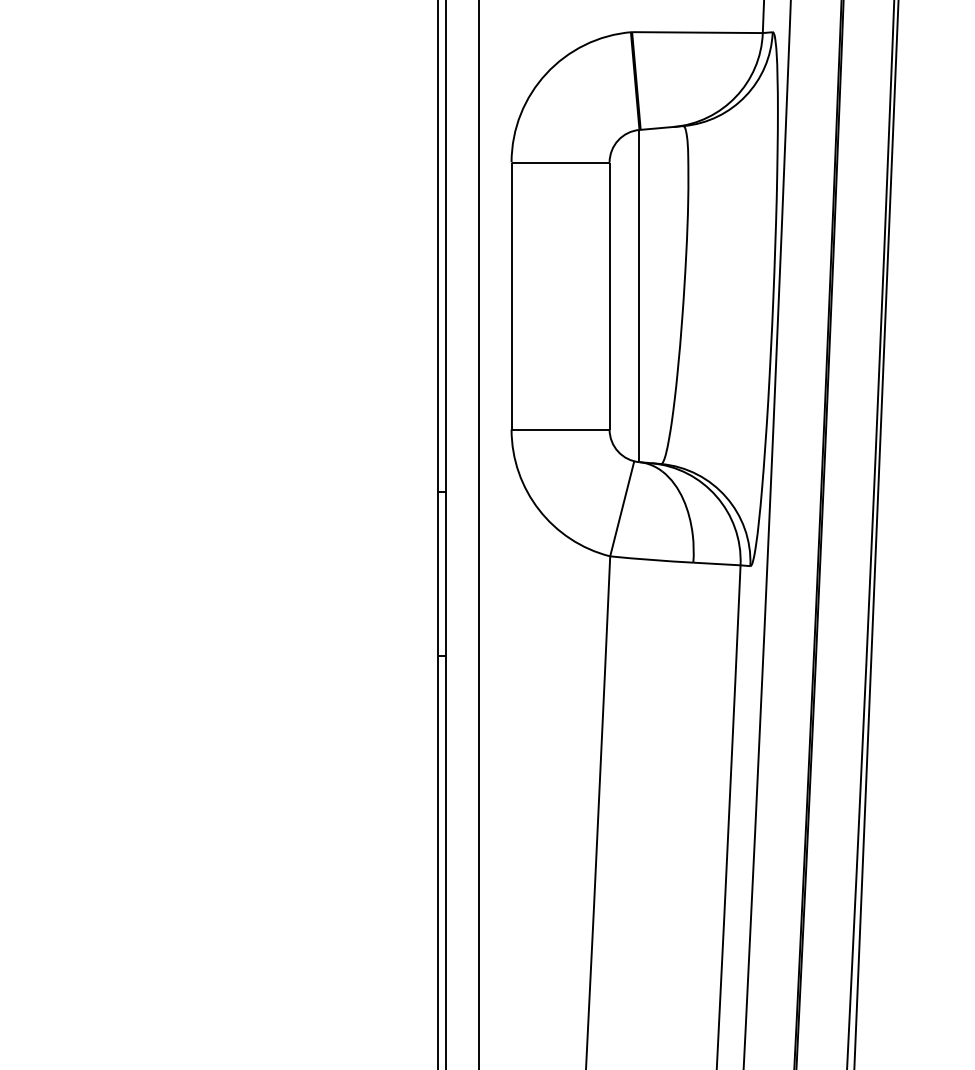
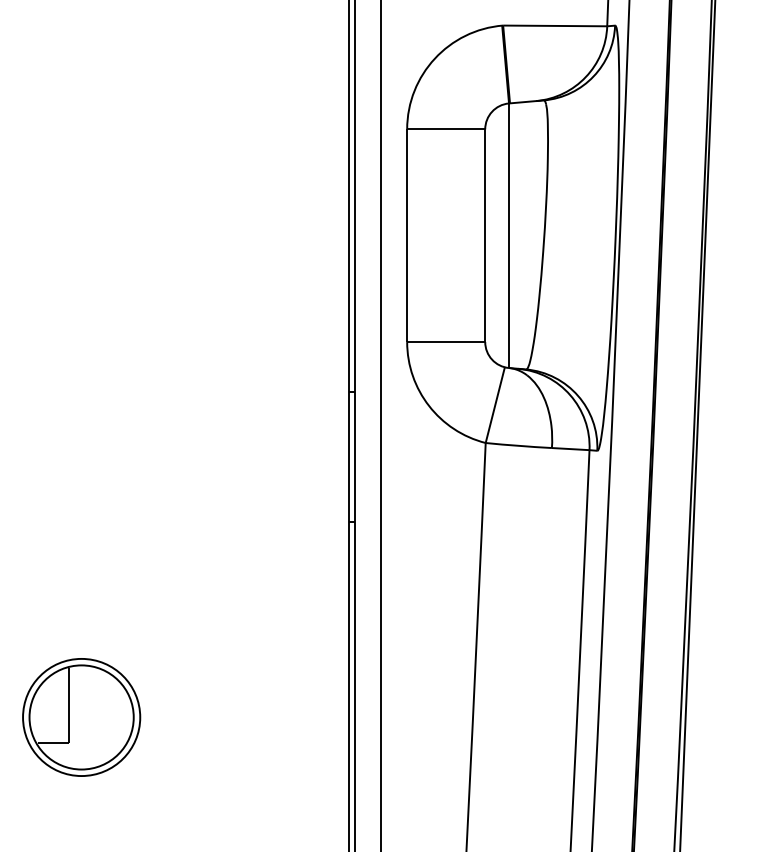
part: (102, 900) -> (81, 717), added

